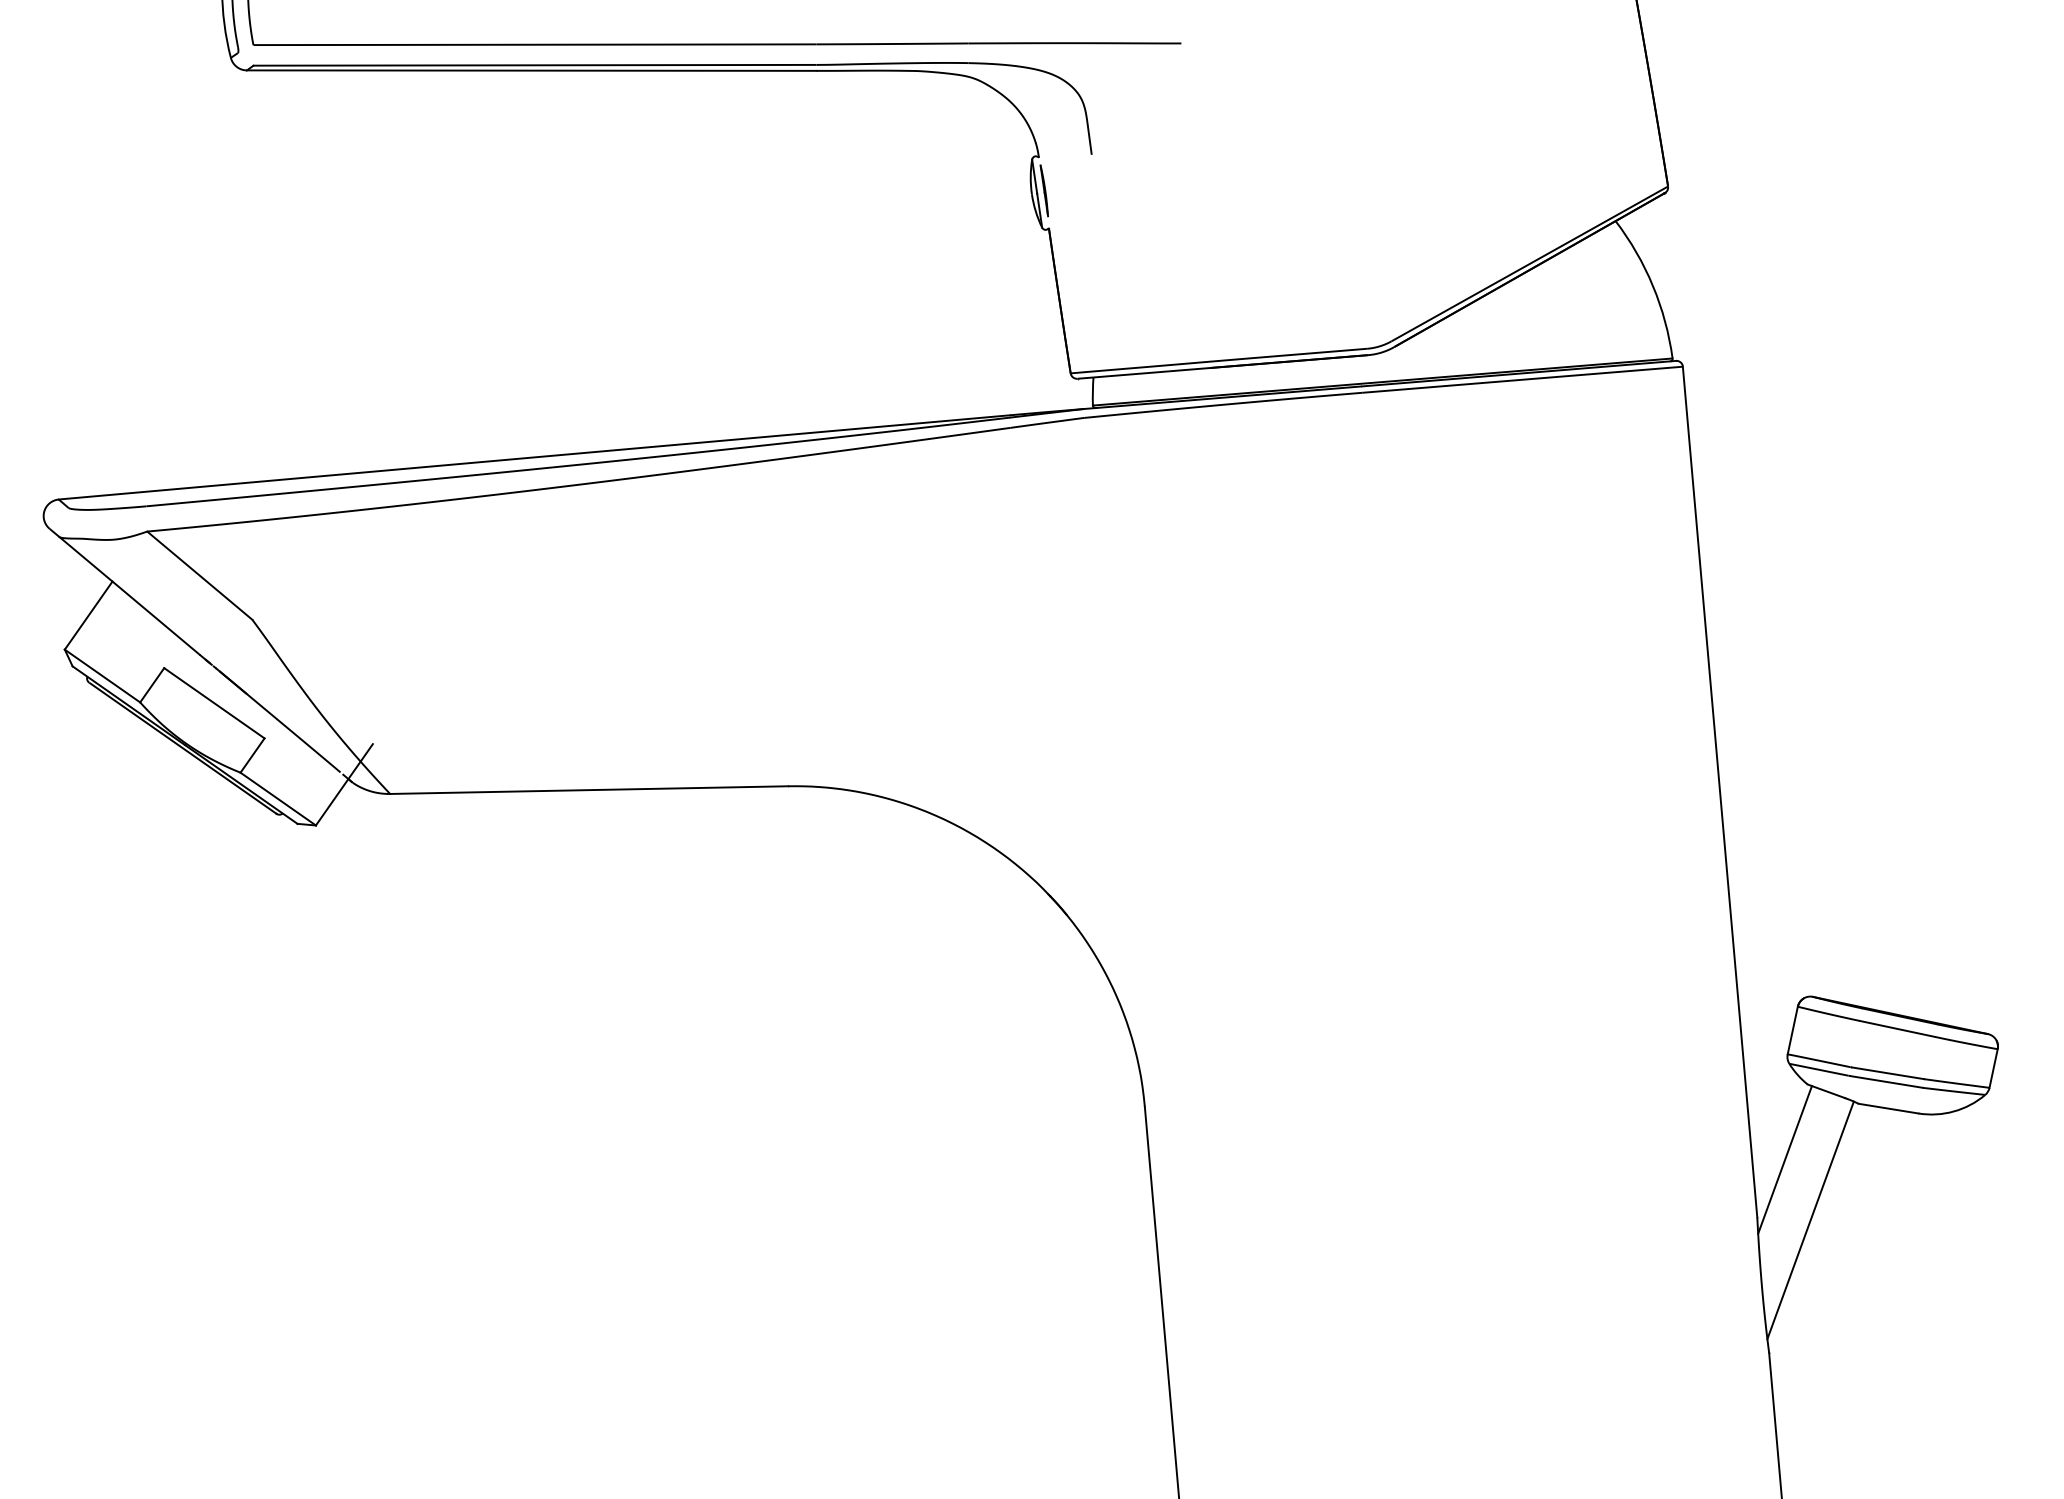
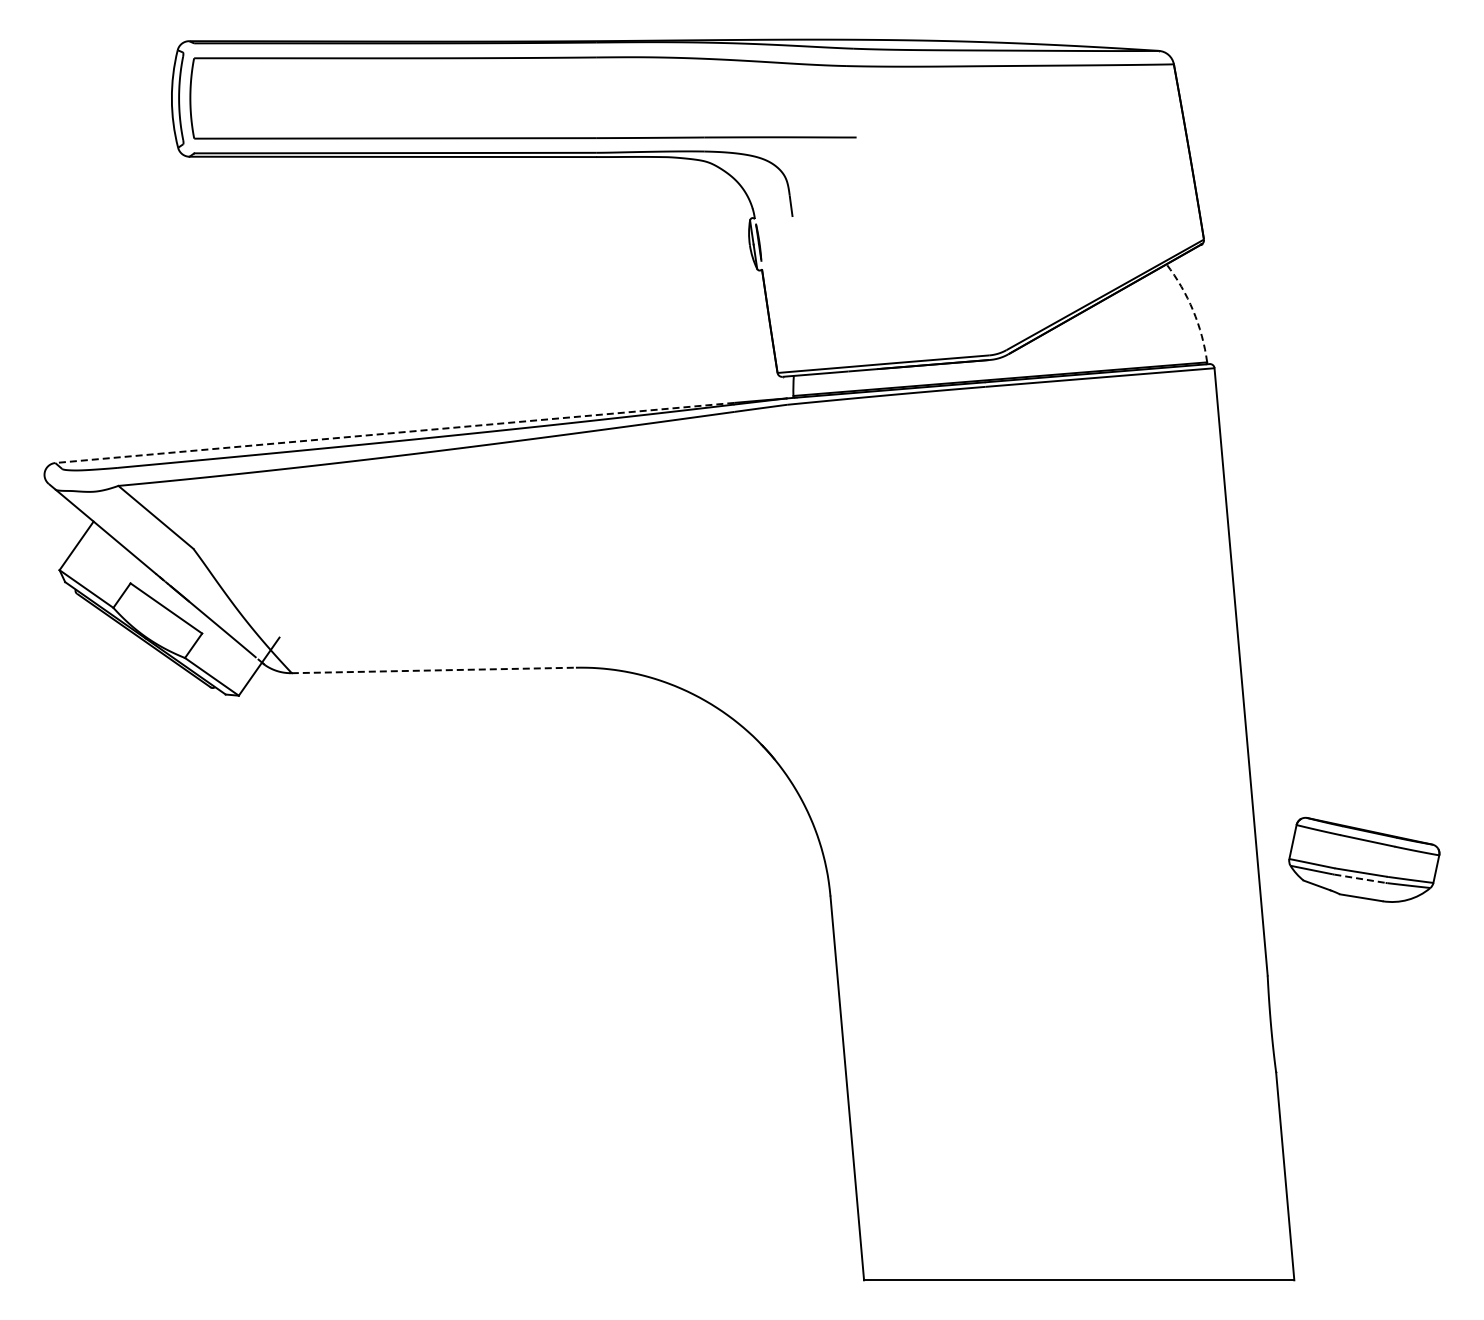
arc: (1653, 285) -> (1193, 310), solid -> dashed
line: (534, 456) -> (394, 432), solid -> dashed
line: (590, 790) -> (434, 670), solid -> dashed
line: (1885, 1081) -> (1359, 878), solid -> dashed
line: (1785, 1160) -> (1287, 934), removed
line: (1810, 1220) -> (1305, 977), removed

